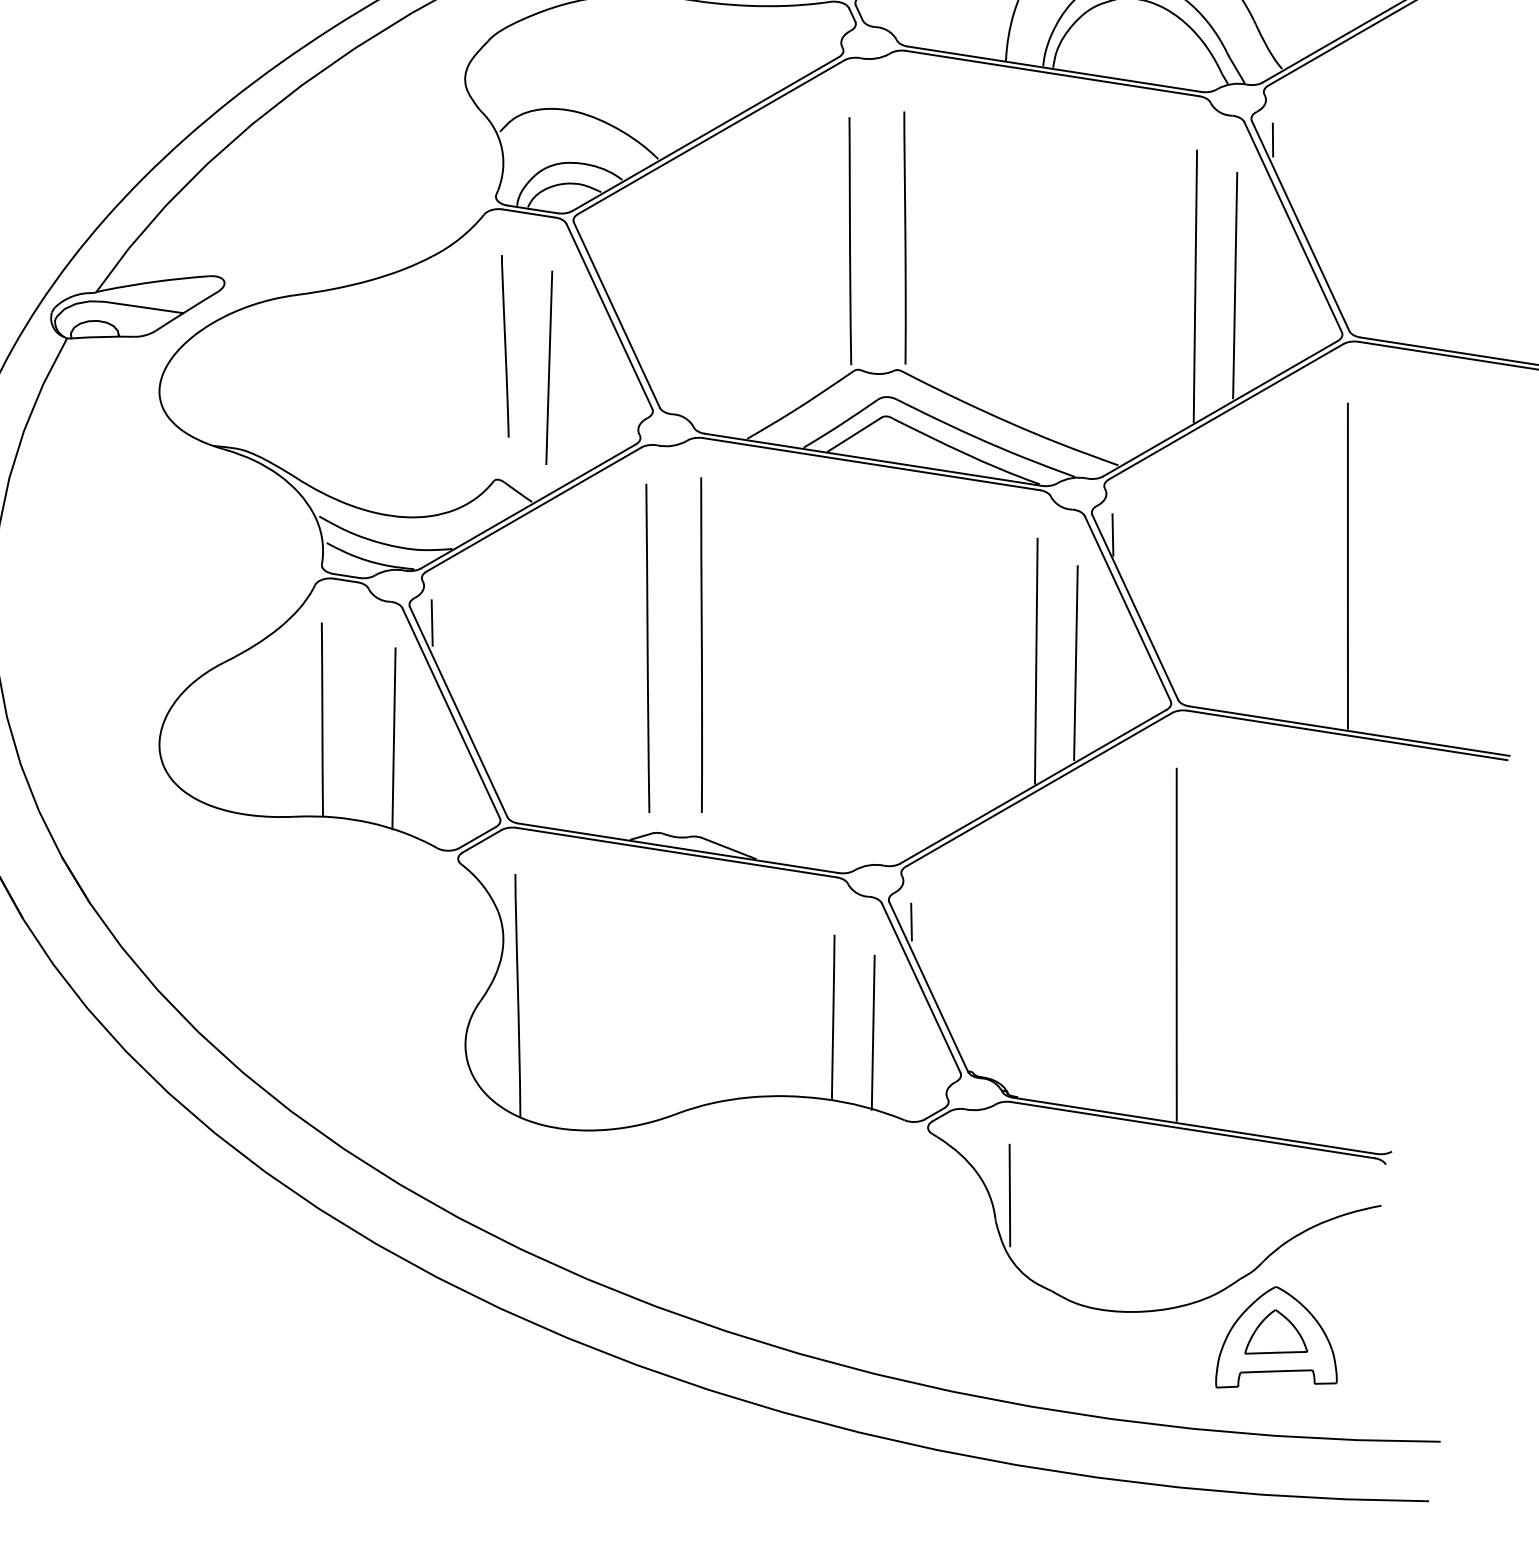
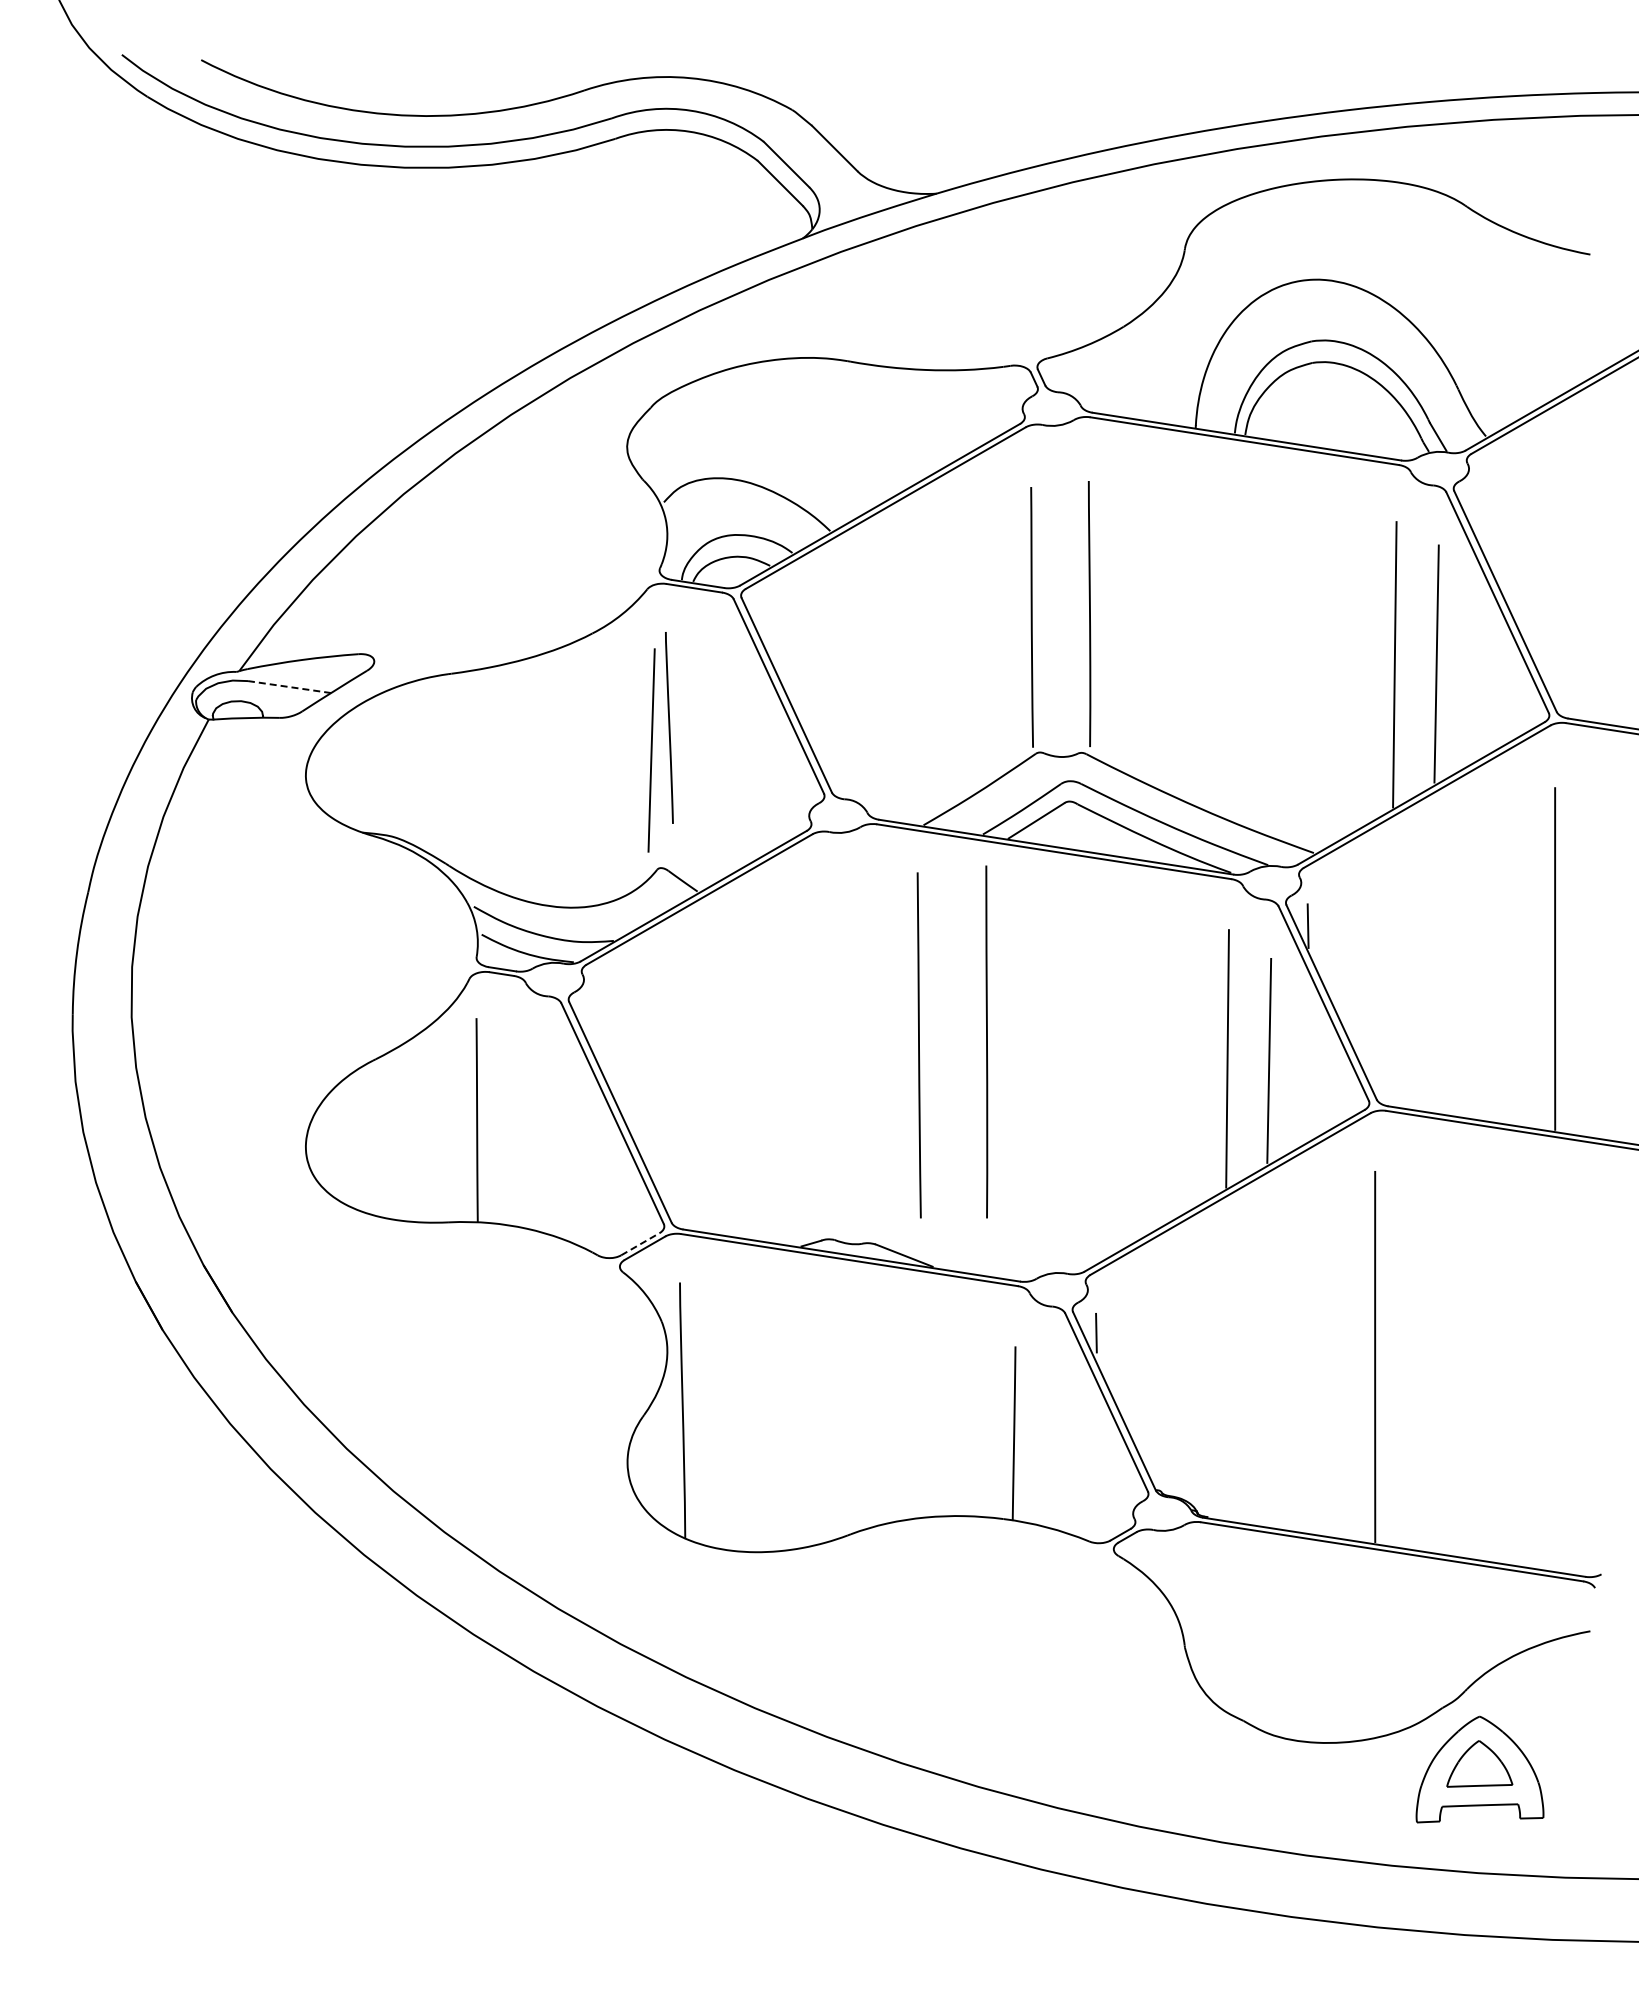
line: (1273, 139) -> (1476, 510), removed
line: (143, 307) -> (289, 687), solid -> dashed
line: (549, 367) -> (651, 750), moved
line: (432, 622) -> (592, 1018), removed
line: (701, 644) -> (986, 1041), moved
line: (647, 648) -> (918, 1045), moved
line: (394, 738) -> (552, 1140), removed
line: (477, 837) -> (640, 1244), solid -> dashed
line: (872, 1032) -> (1055, 1449), removed
line: (1009, 1195) -> (1199, 1620), removed

